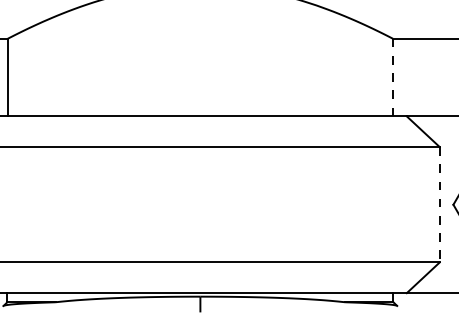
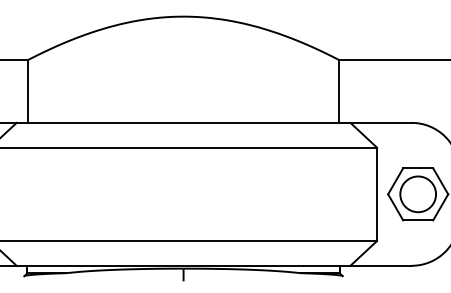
line: (393, 77) -> (339, 91), dashed -> solid
line: (440, 204) -> (377, 194), dashed -> solid

